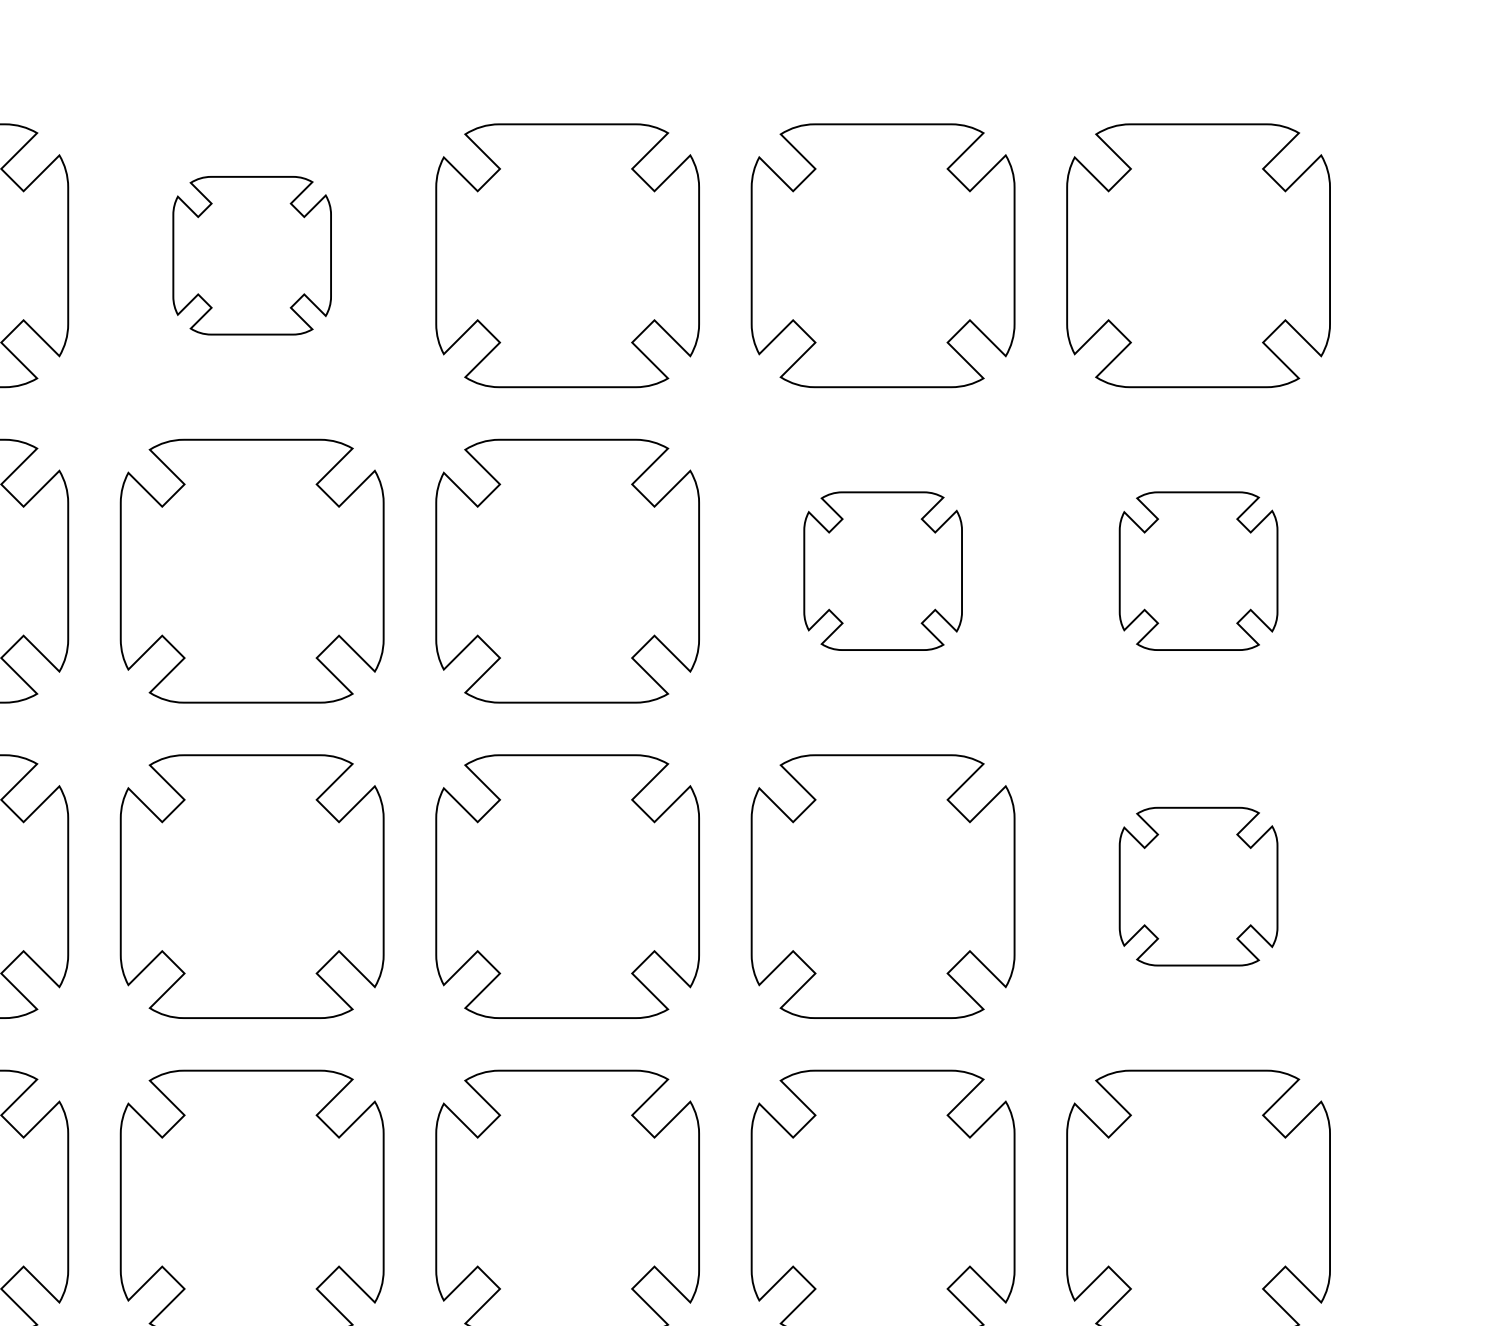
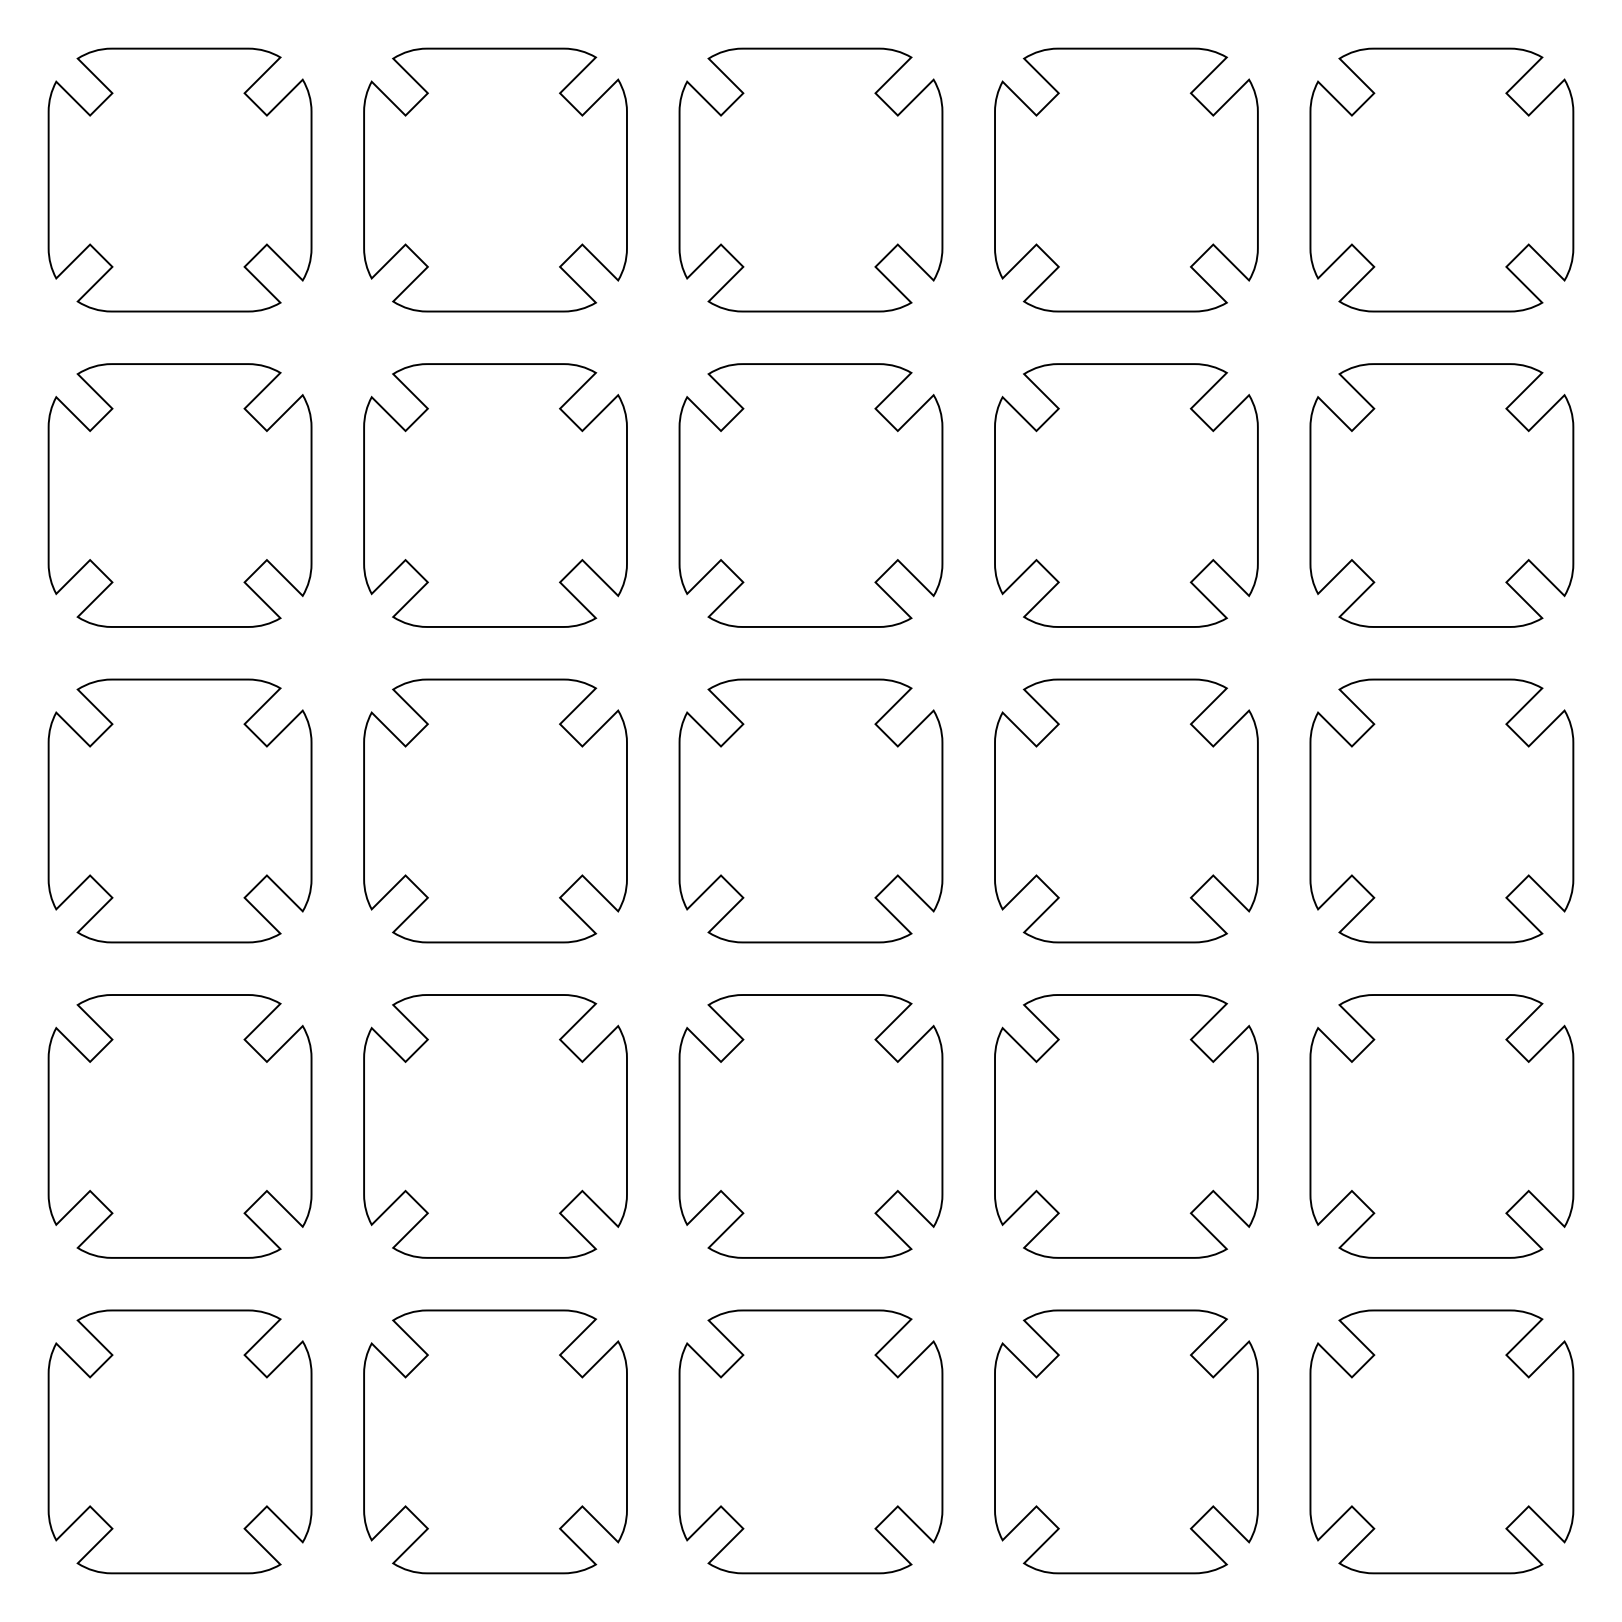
part: (252, 255) -> (495, 179), size x1.67
part: (883, 571) -> (1126, 495), size x1.67
part: (1198, 571) -> (1441, 495), size x1.67
part: (1198, 886) -> (1441, 810), size x1.67

